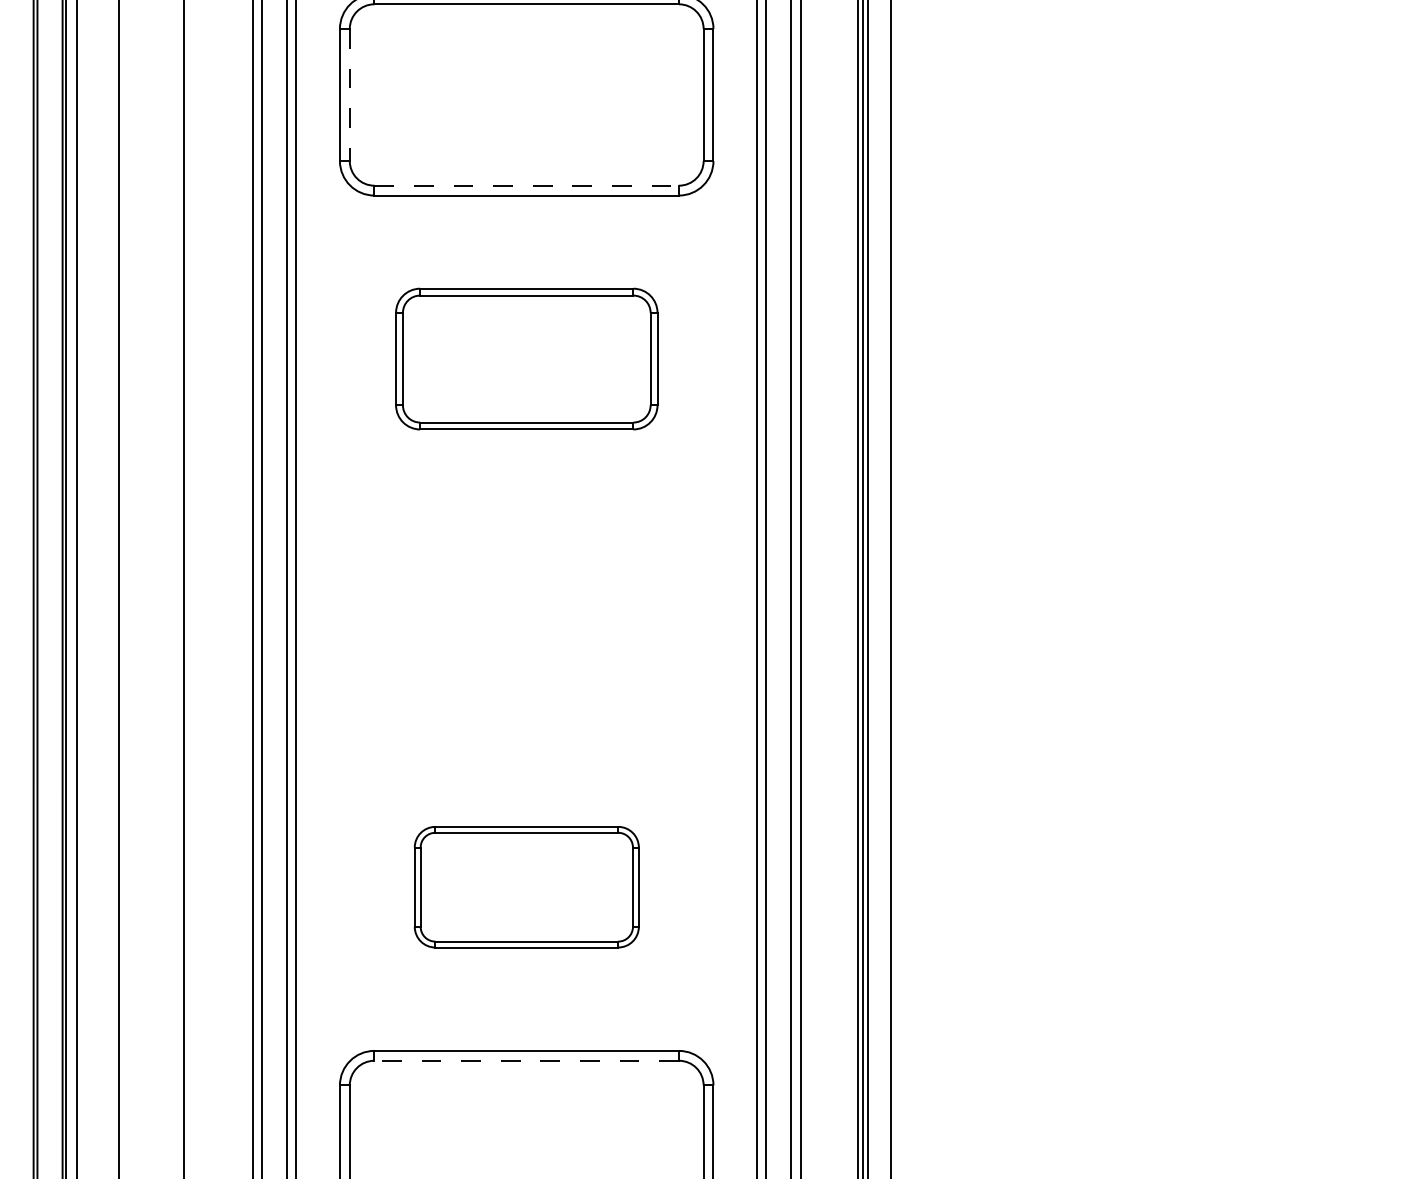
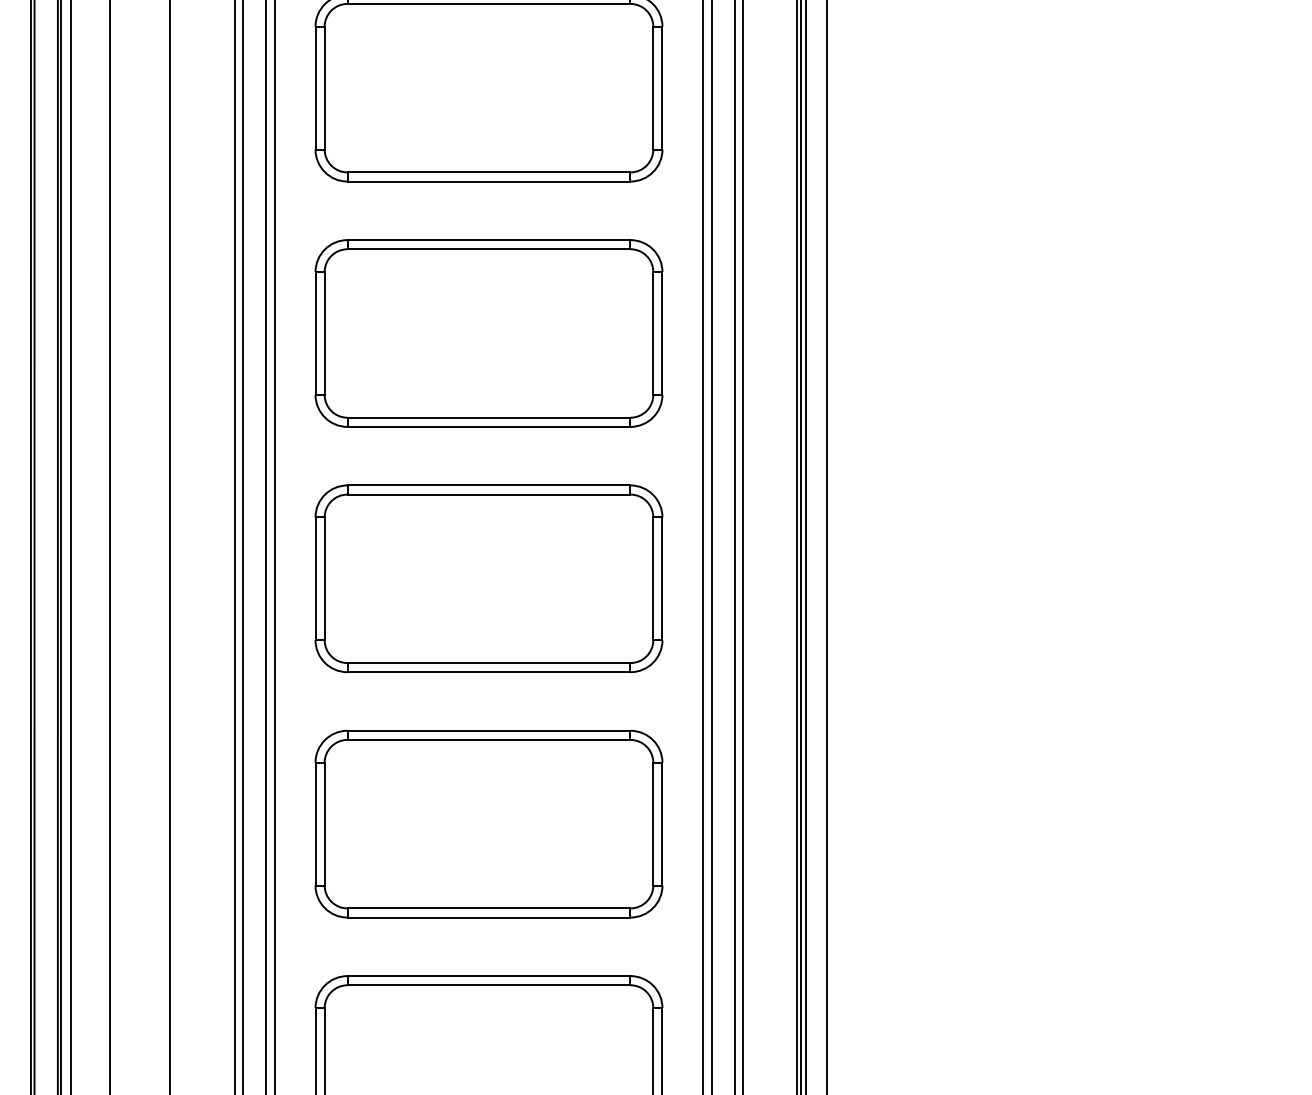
line: (349, 95) -> (324, 88), dashed -> solid
line: (527, 185) -> (489, 172), dashed -> solid
part: (526, 358) -> (488, 332), size x1.43
part: (526, 622) -> (488, 578), added
part: (526, 886) -> (488, 823), size x1.67
line: (526, 1060) -> (488, 985), dashed -> solid

